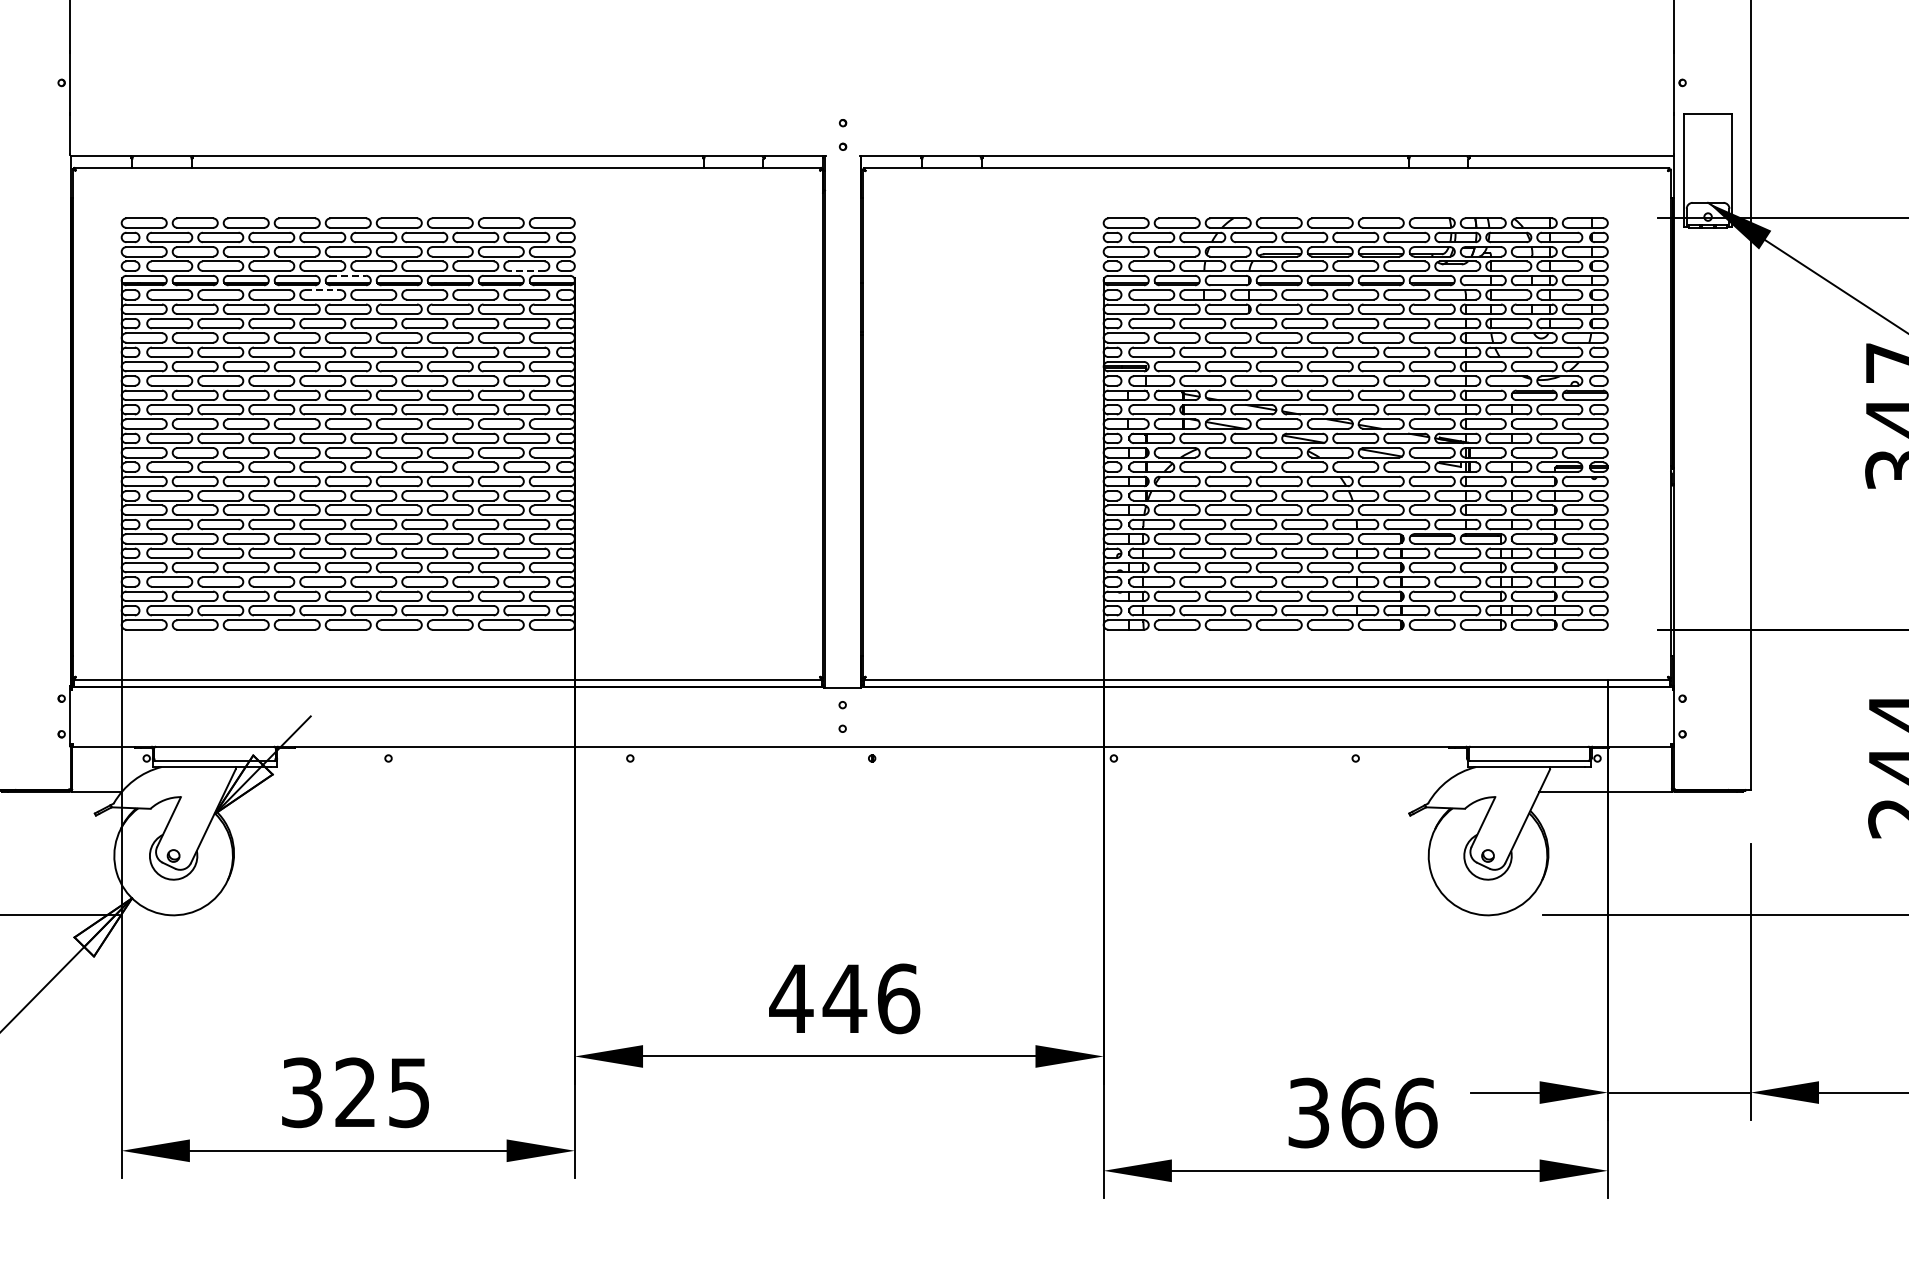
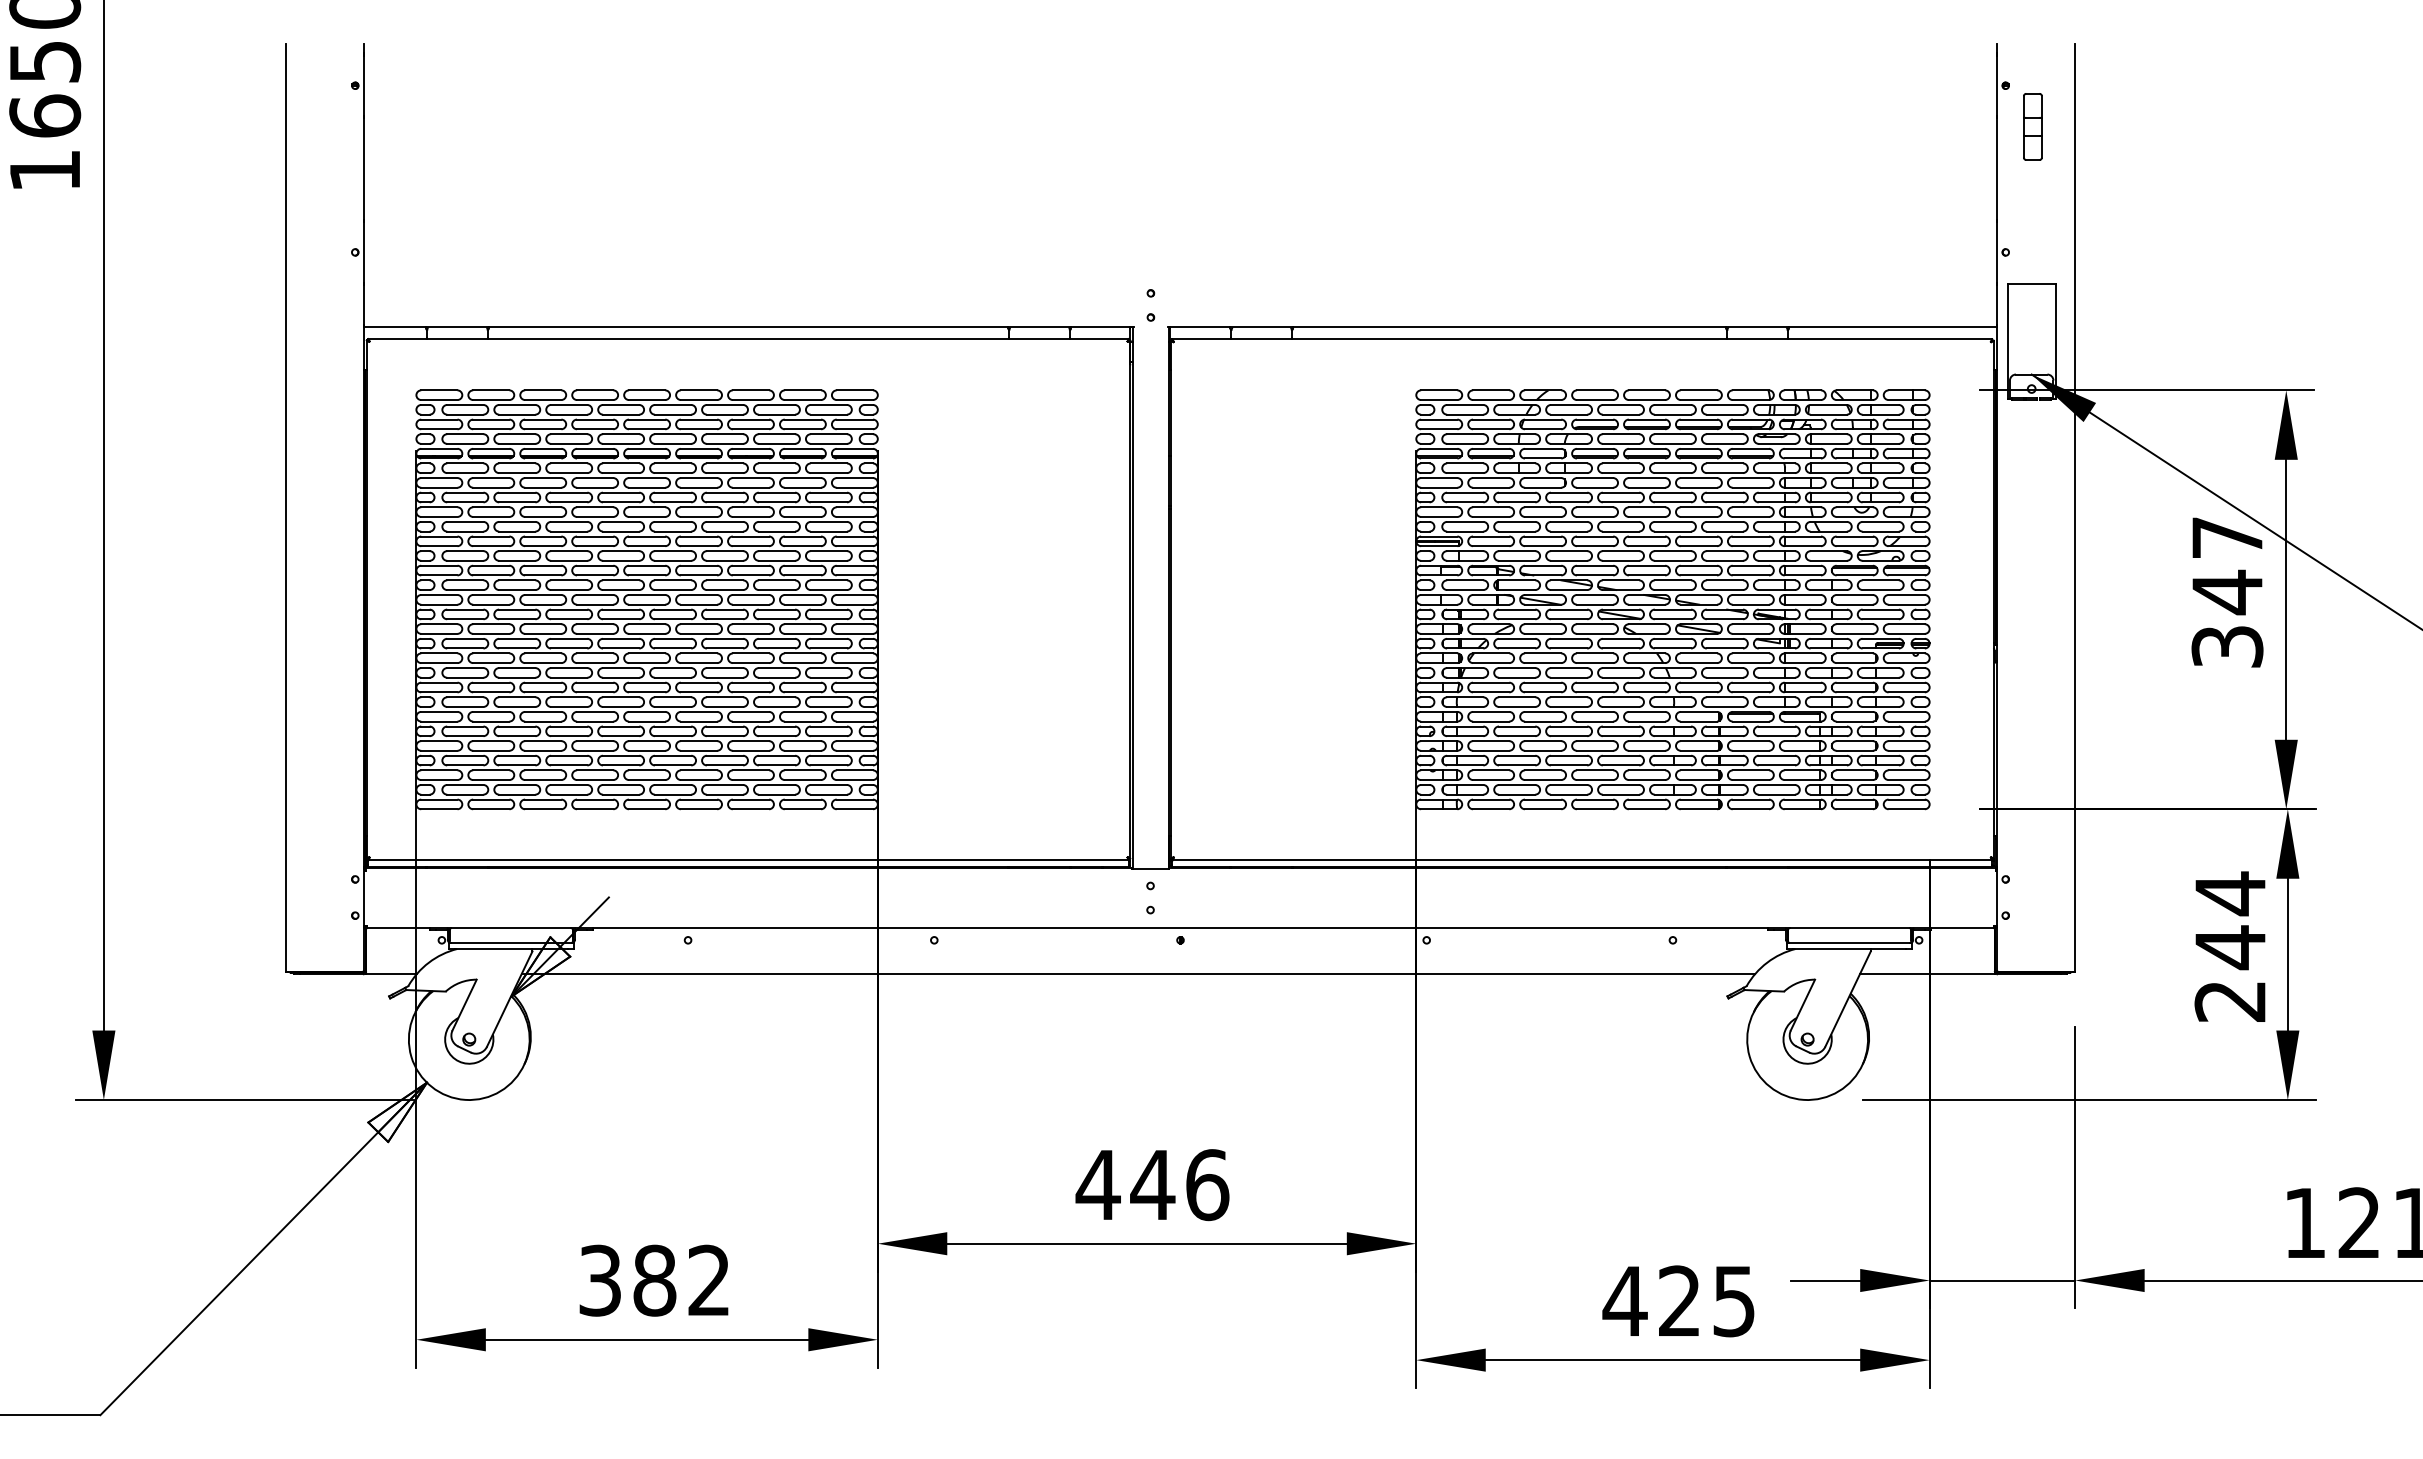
line: (526, 270) -> (828, 443), dashed -> solid
line: (348, 275) -> (647, 448), dashed -> solid
line: (323, 290) -> (621, 463), dashed -> solid
line: (829, 792) -> (1137, 974), added
text: (382, 1092) -> (681, 1280), 325 -> 382
text: (1362, 1113) -> (1679, 1301), 366 -> 425

